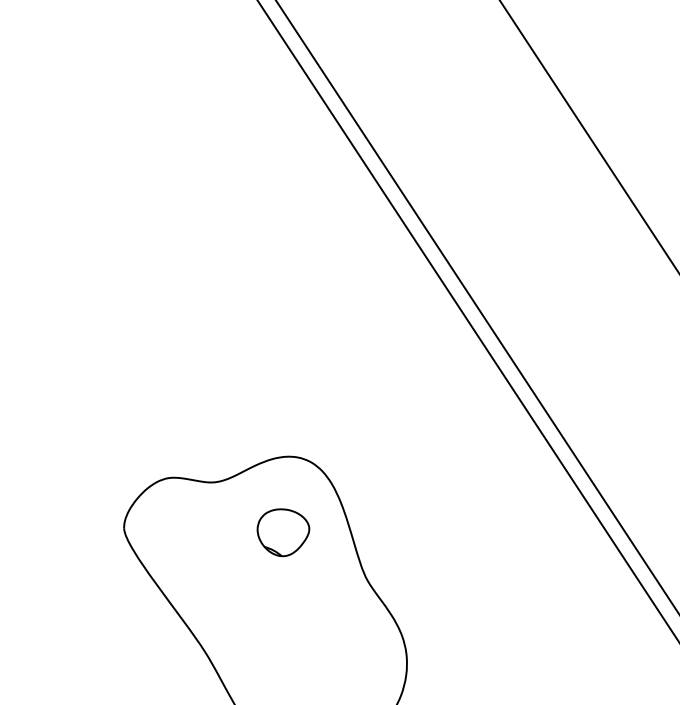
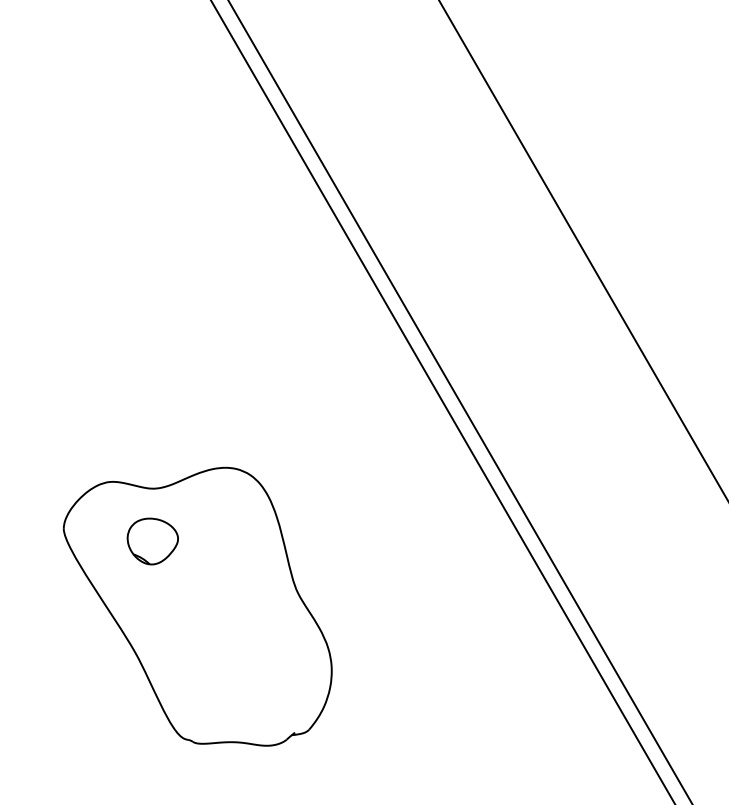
part: (283, 532) -> (152, 541), moved

